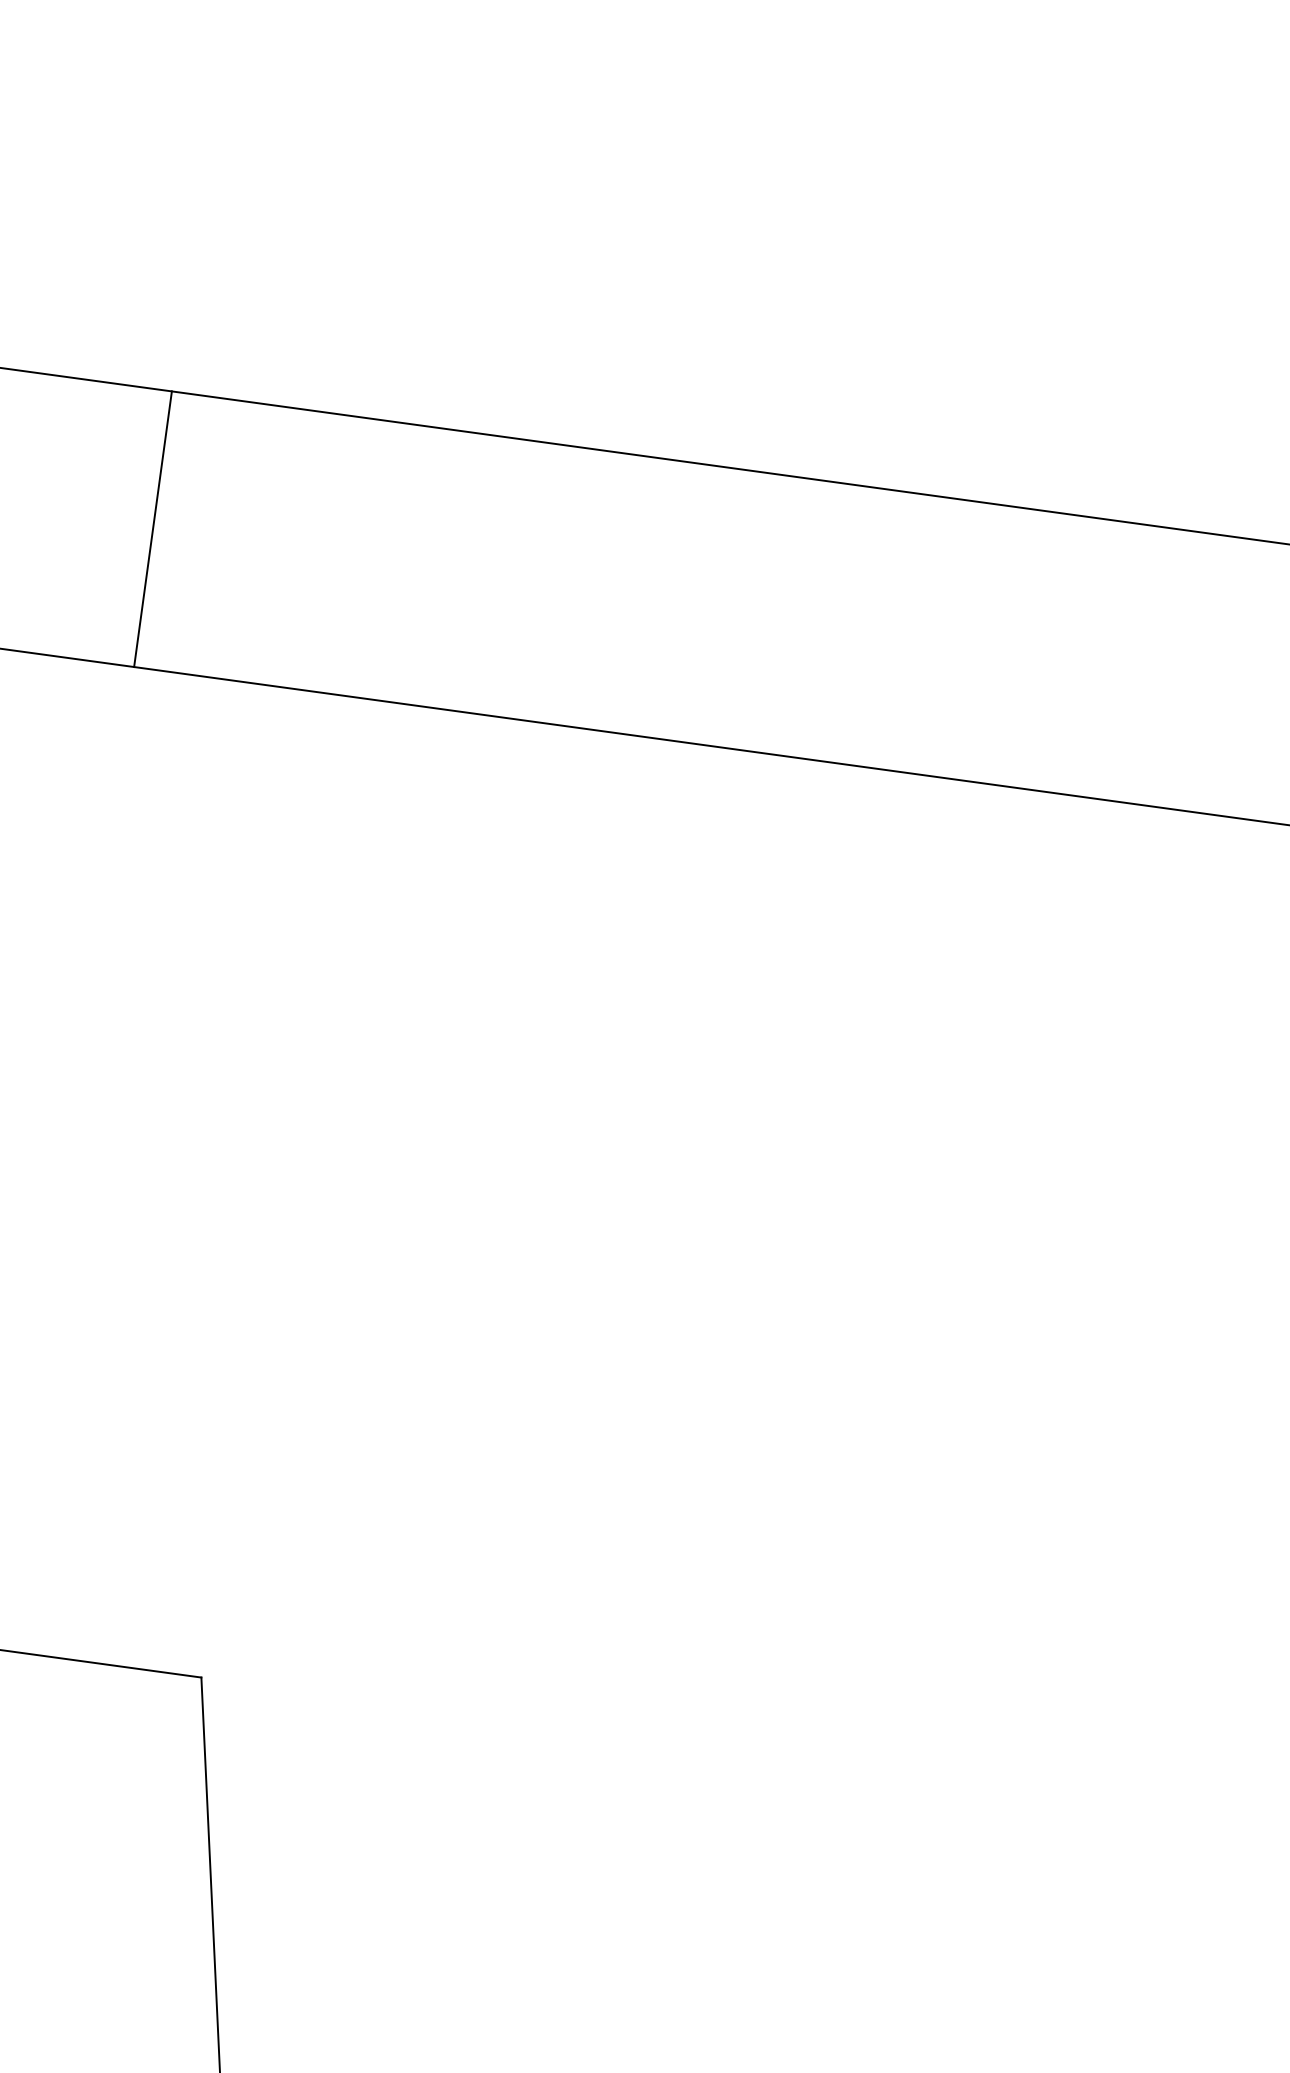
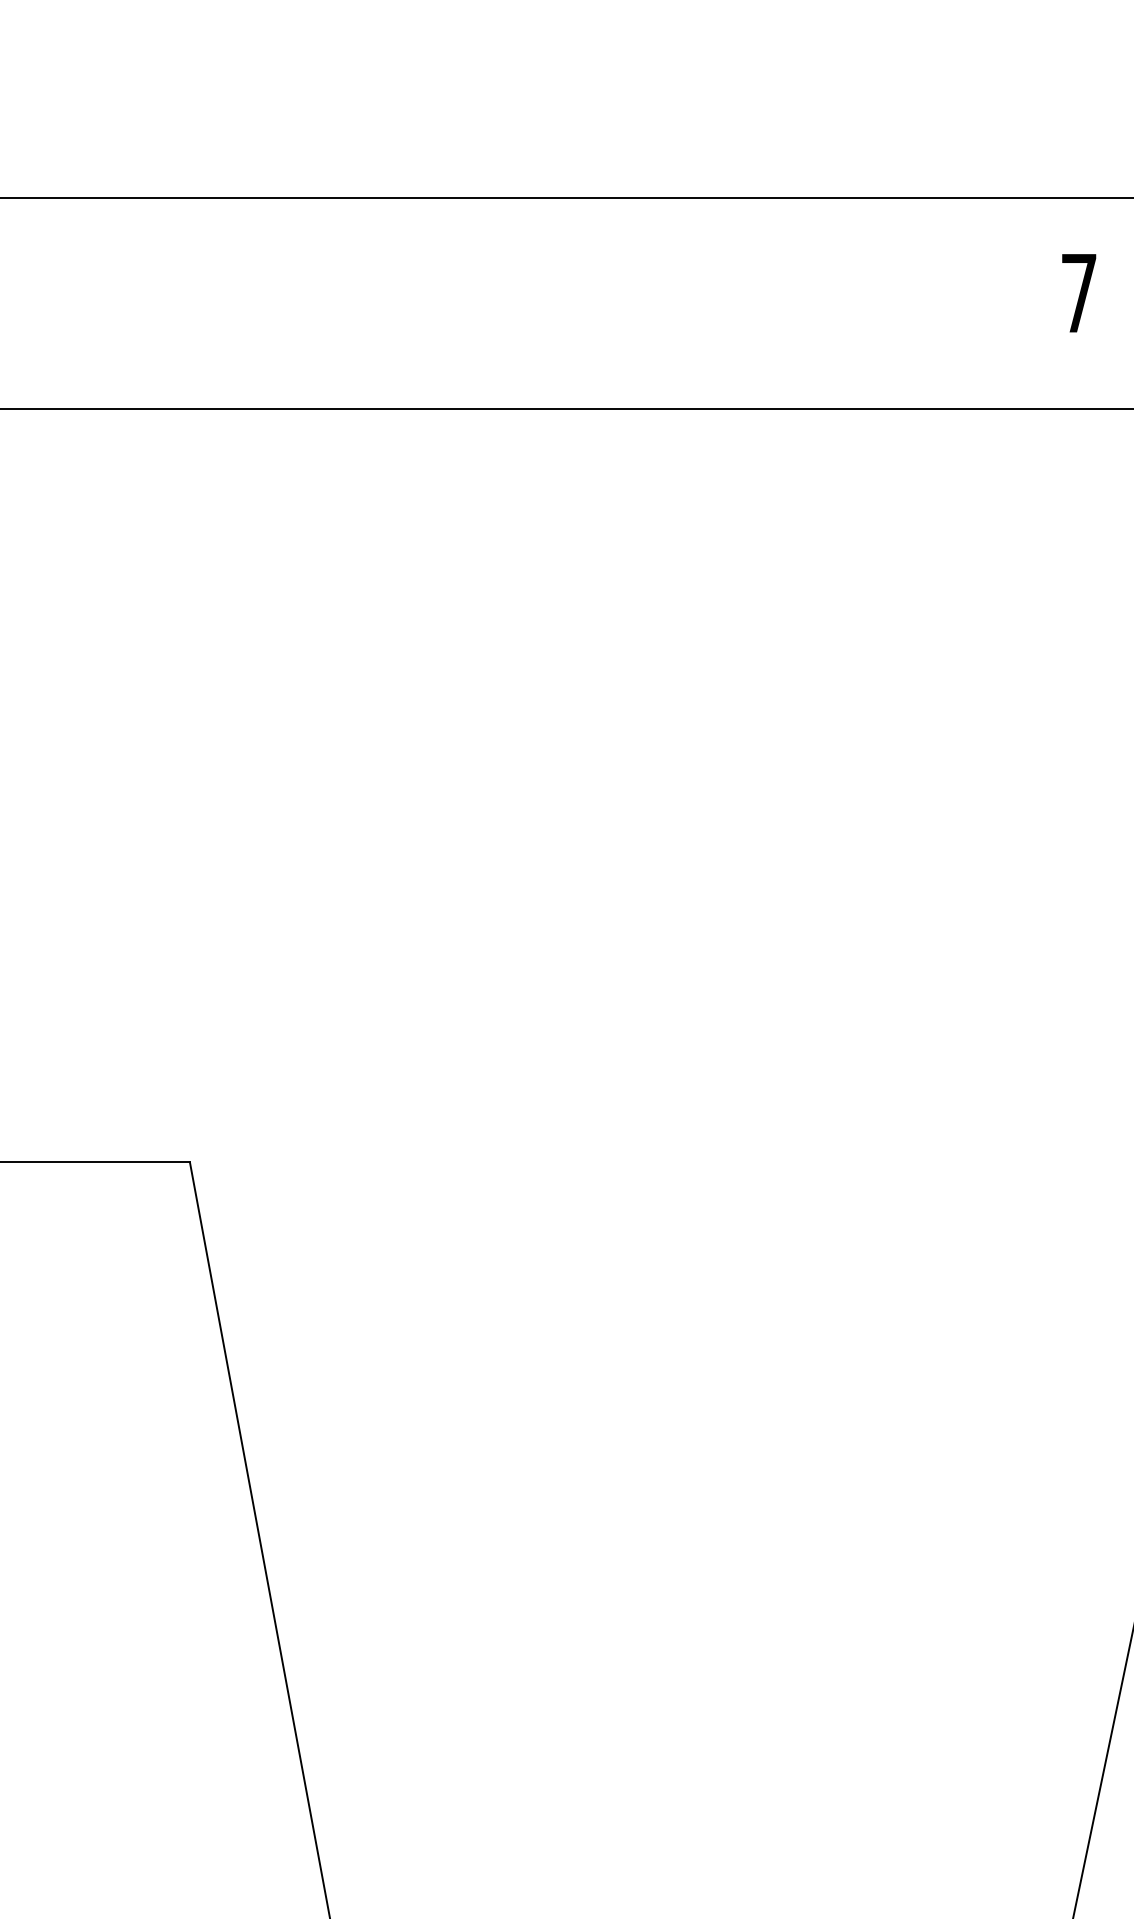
line: (153, 529) -> (35, 303), removed

